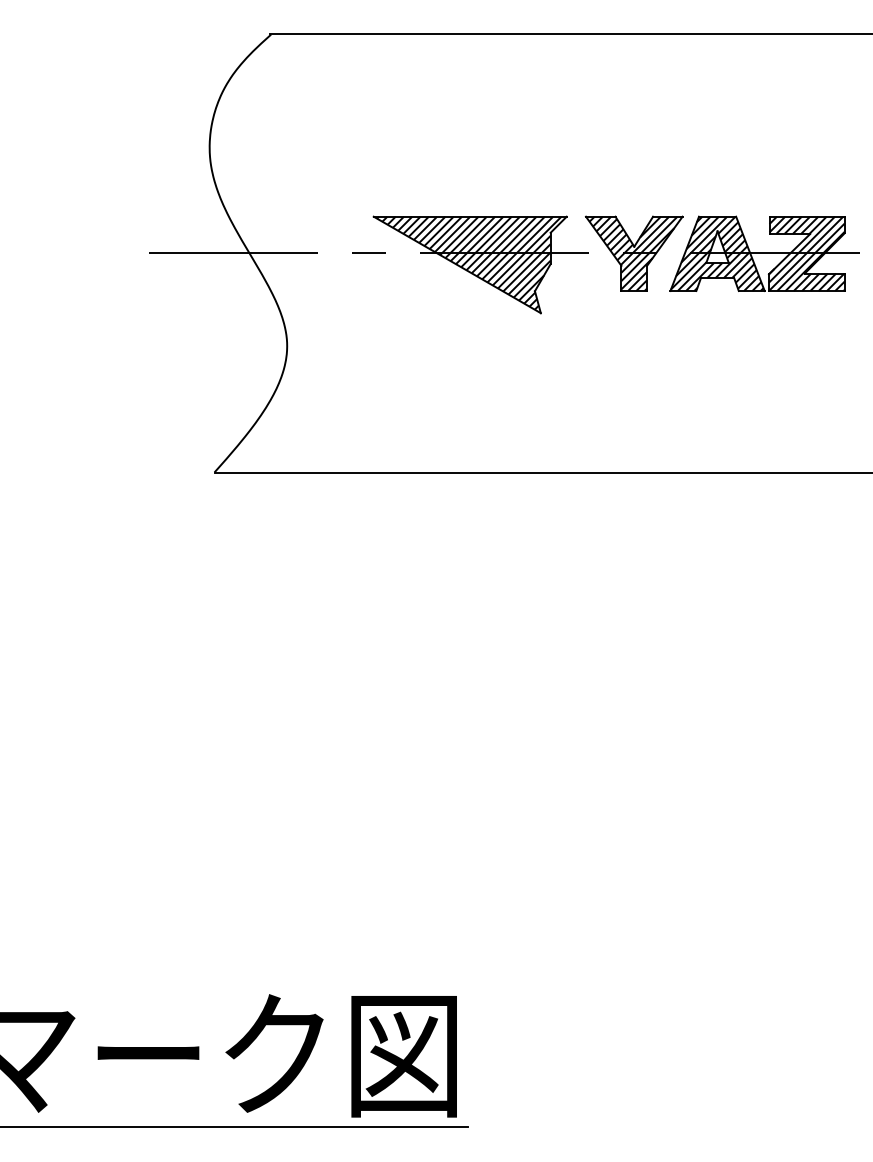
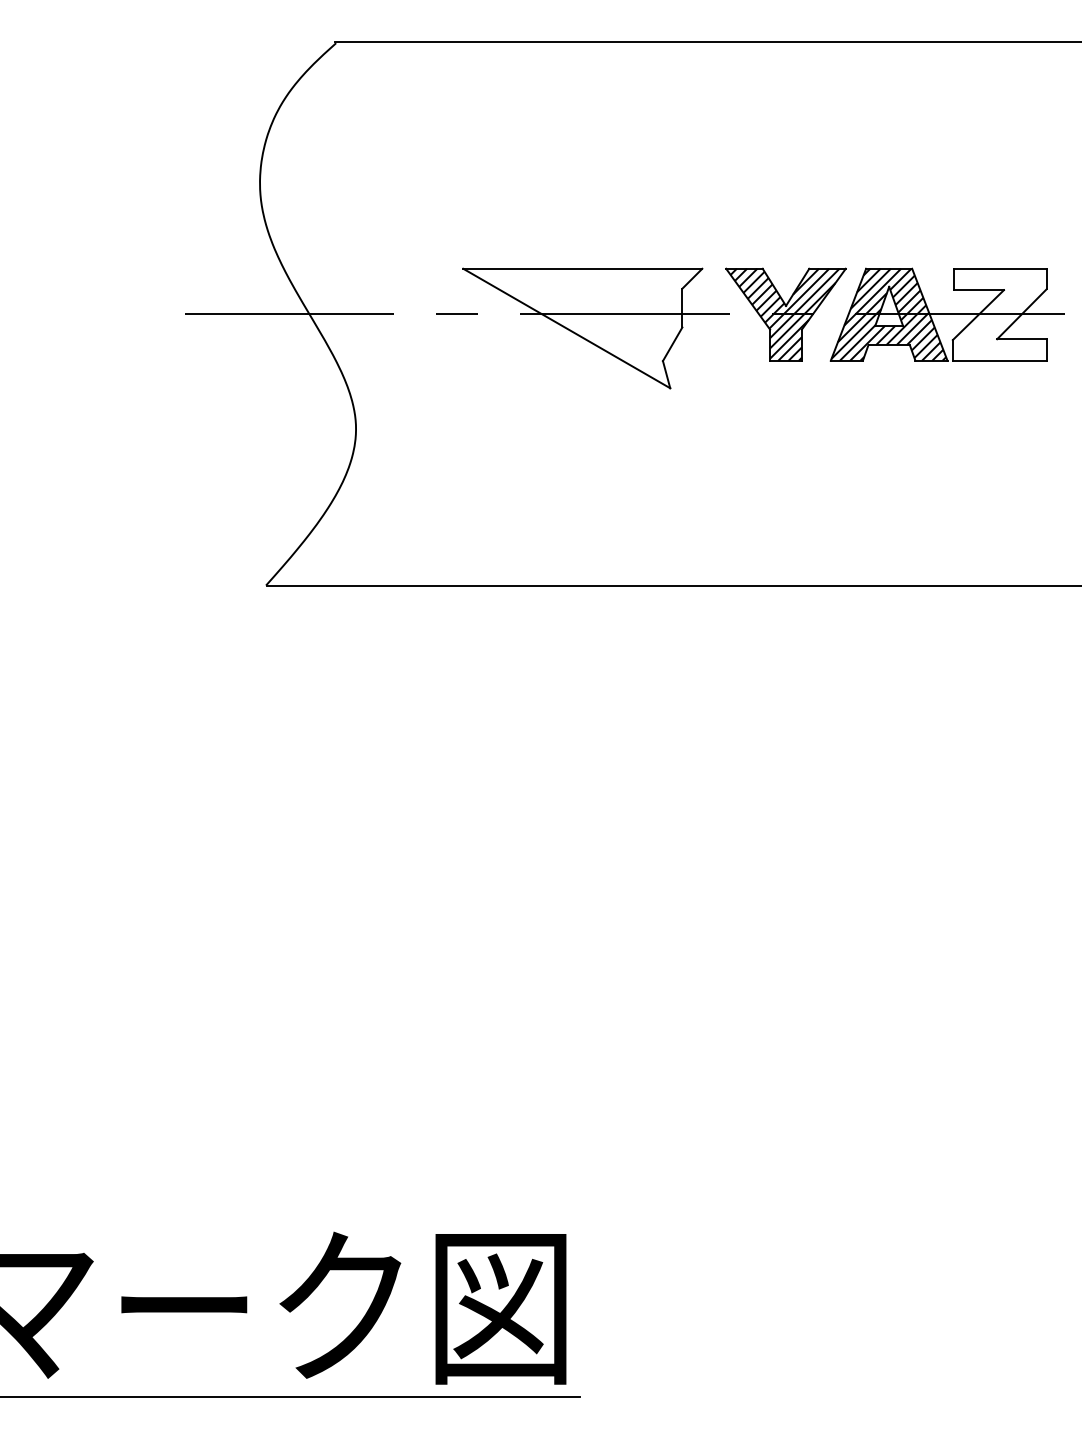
hatch: (806, 253) -> (999, 314), removed
hatch: (469, 264) -> (581, 327), removed

